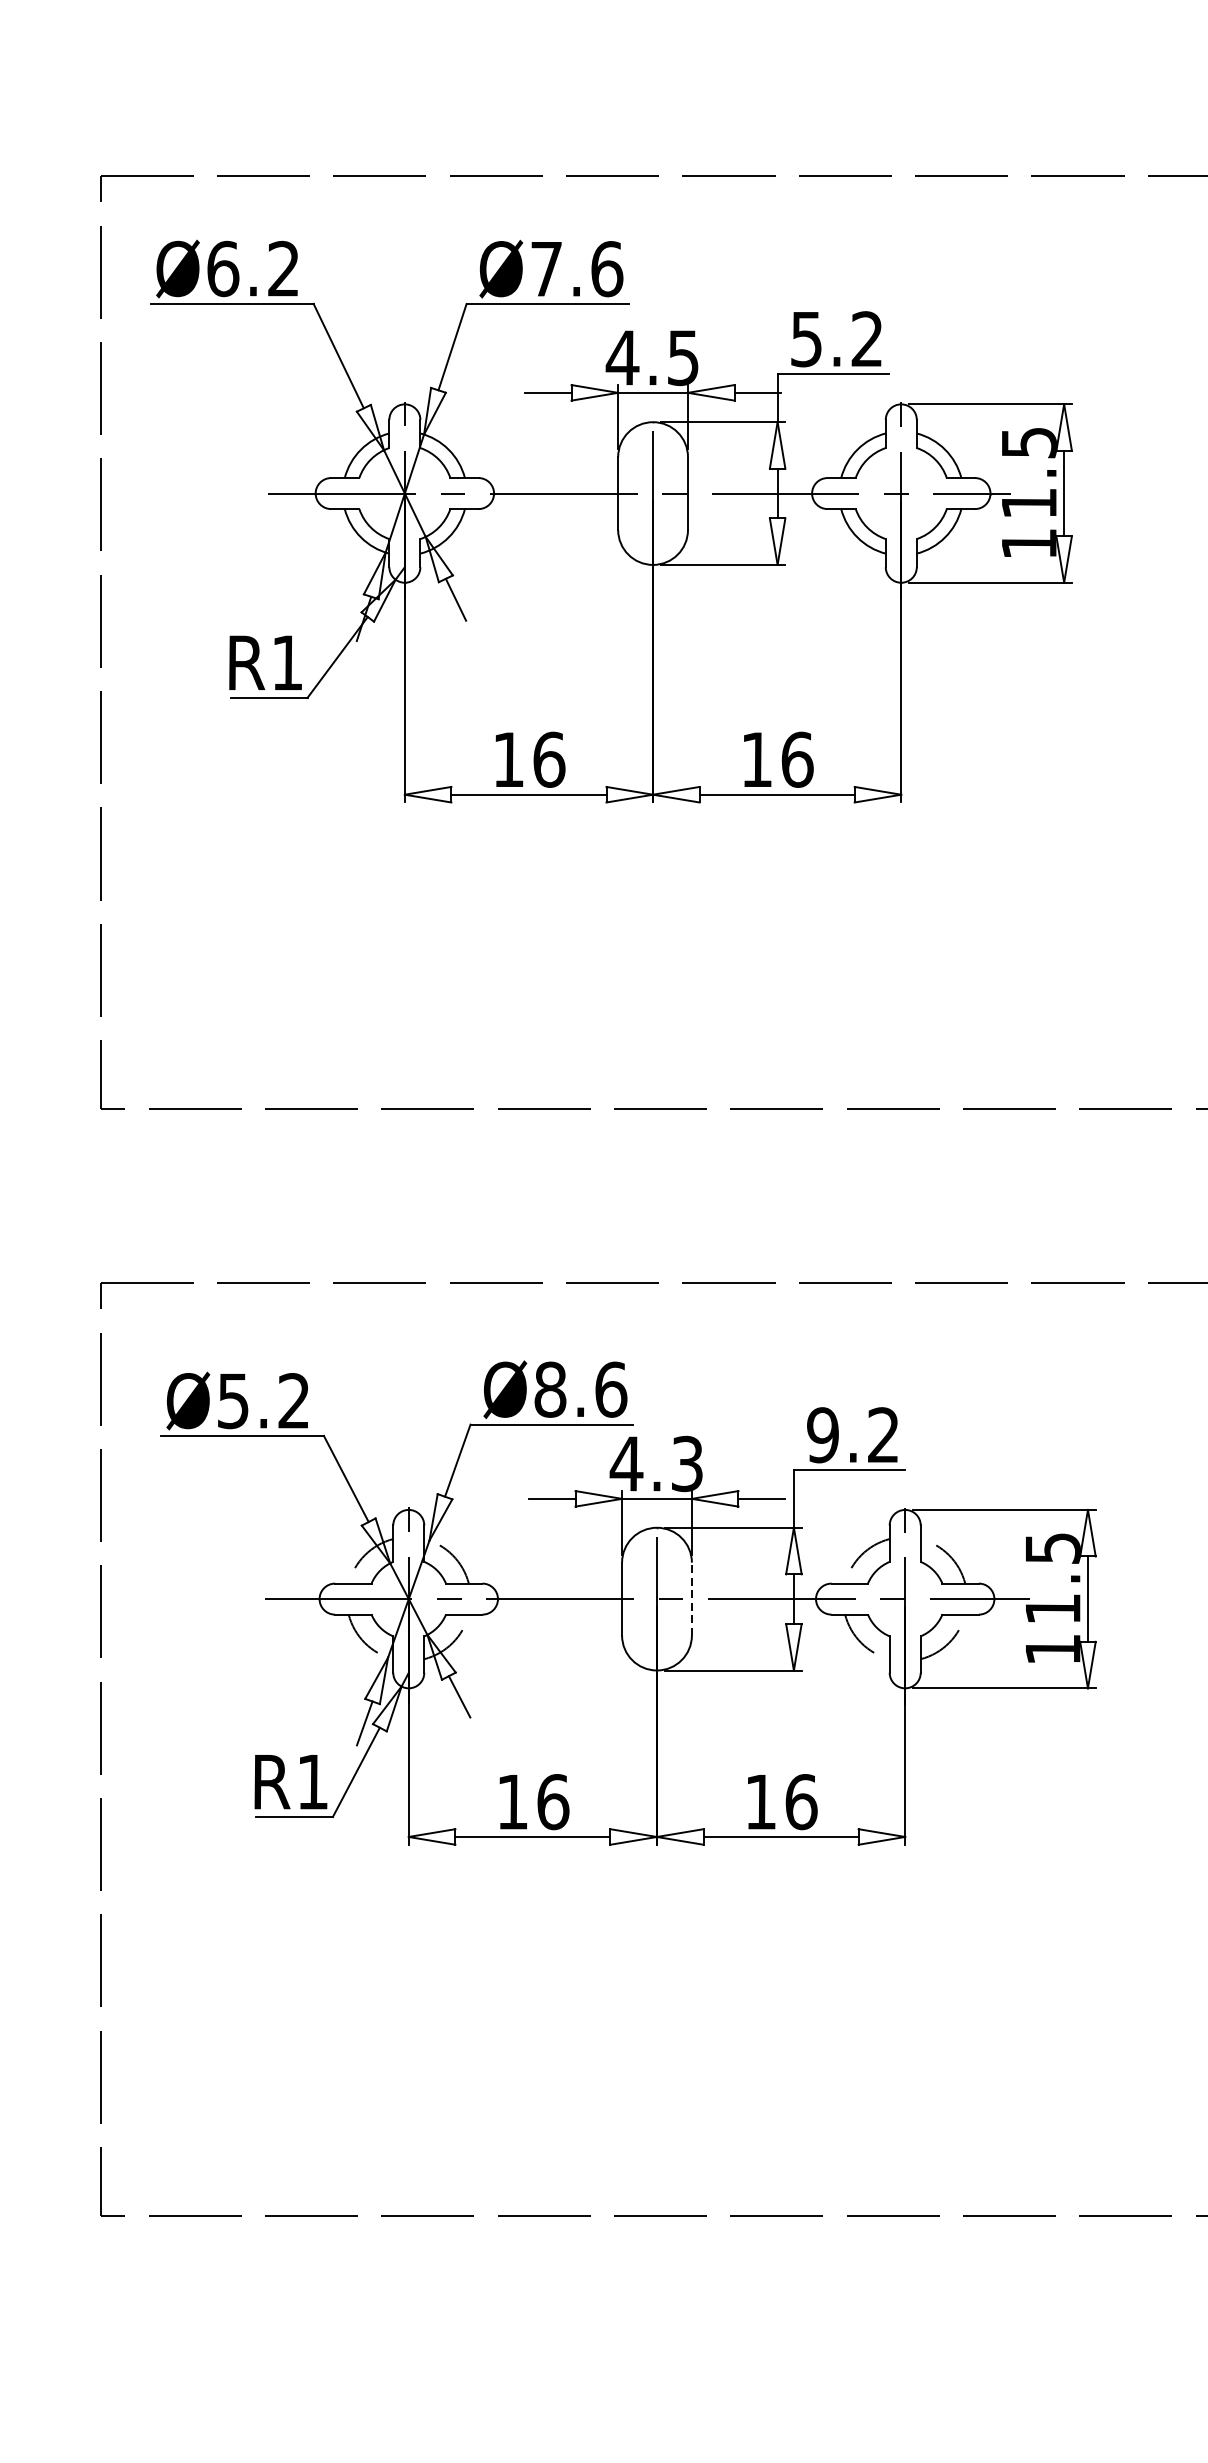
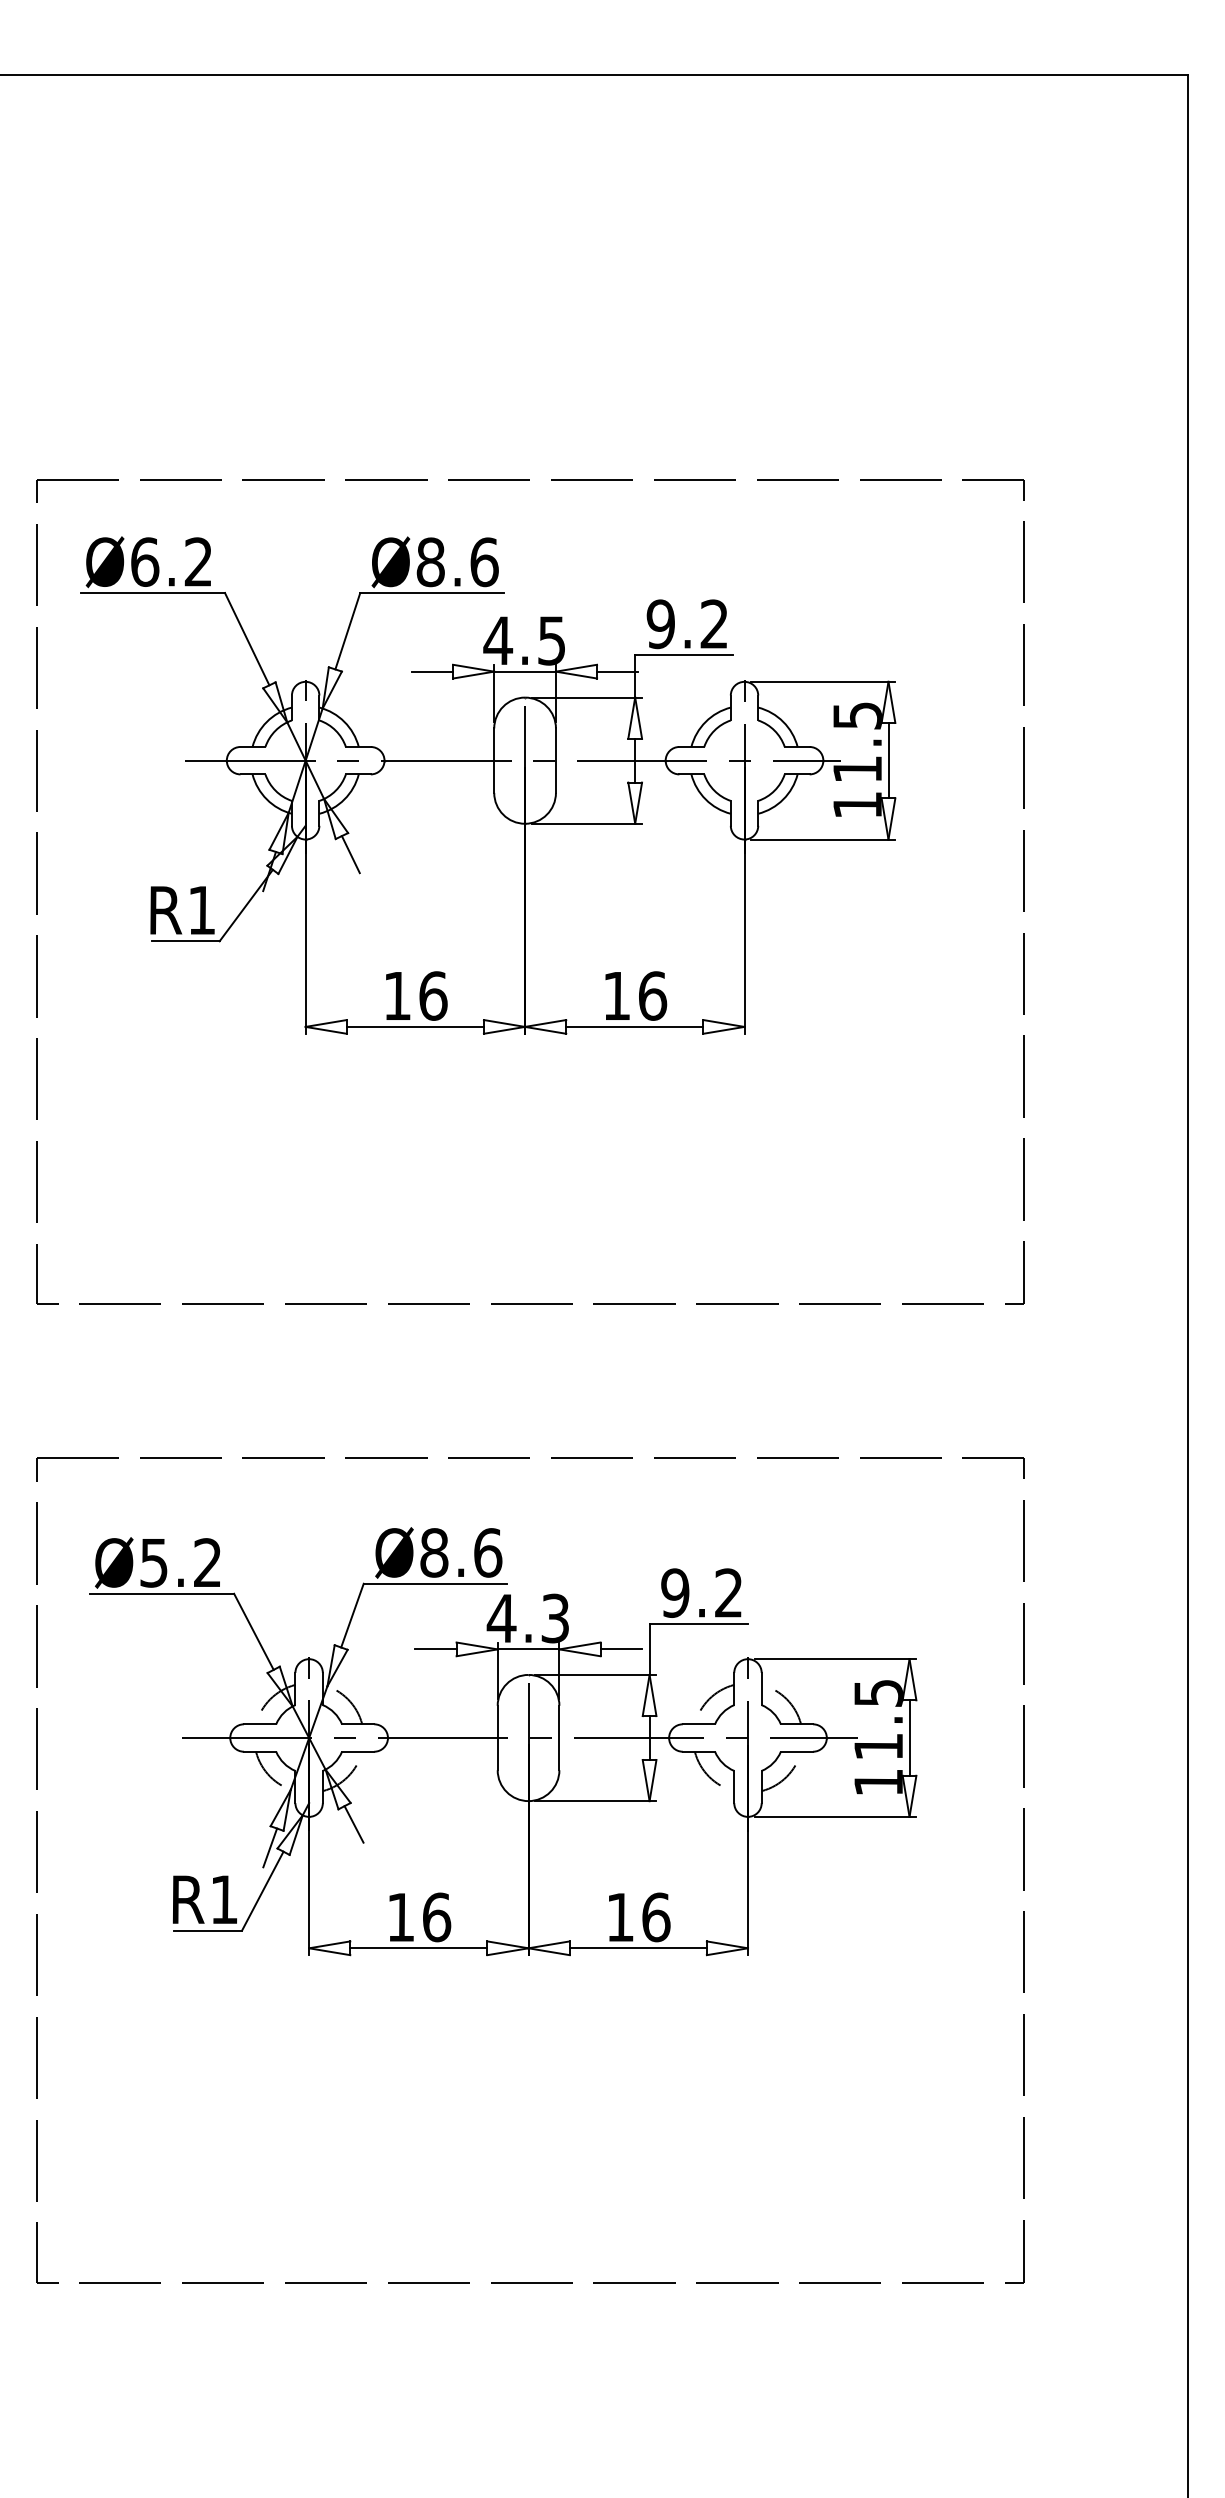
text: (546, 269) -> (430, 562), Ø7.6 -> Ø8.6
text: (806, 338) -> (660, 623), 5.2 -> 9.2
line: (691, 1598) -> (559, 1737), dashed -> solid

